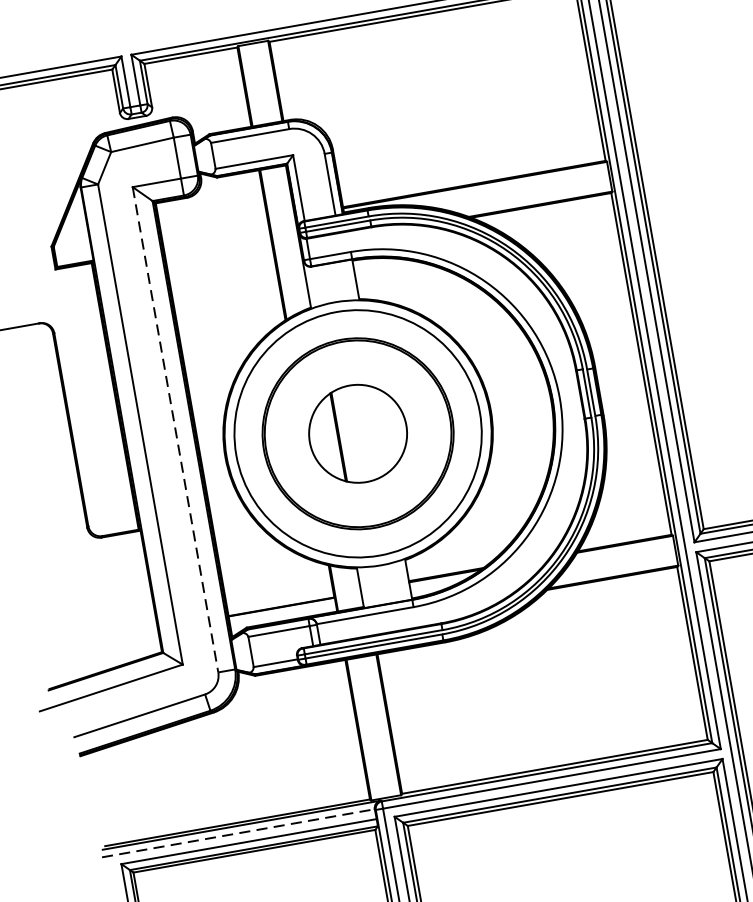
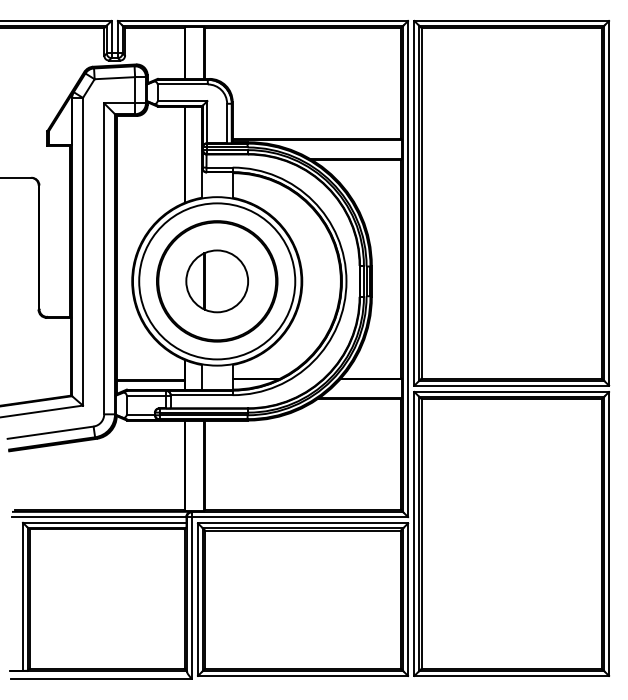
line: (176, 430) -> (104, 259), dashed -> solid
line: (239, 833) -> (99, 516), dashed -> solid

